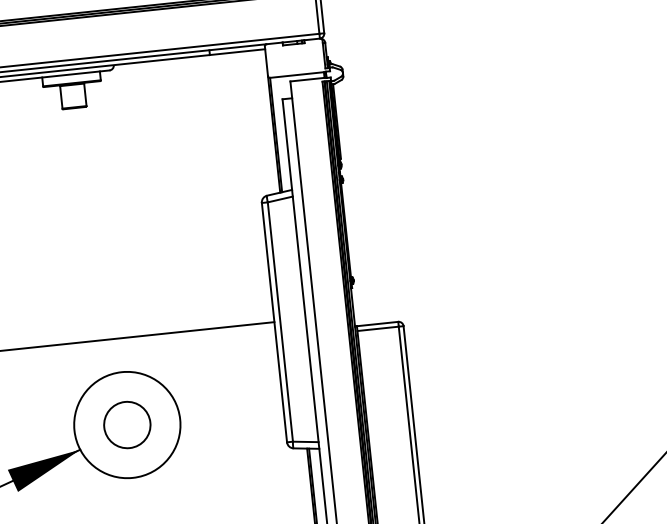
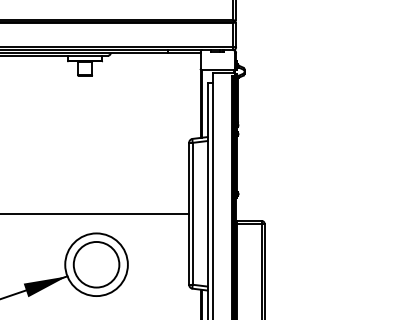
circle: (127, 424) -> (96, 264), size x1.67

